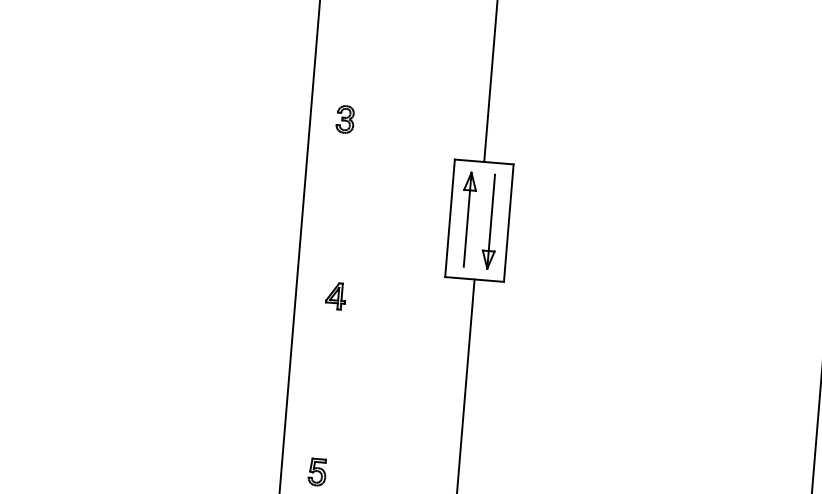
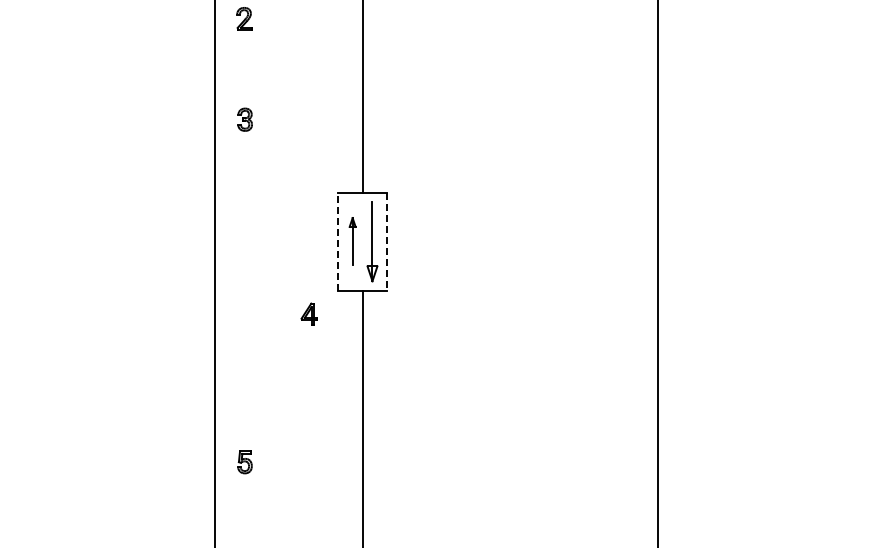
part: (344, 119) -> (244, 119), moved
line: (450, 217) -> (338, 241), solid -> dashed
part: (467, 219) -> (352, 241), size x0.6
line: (509, 223) -> (387, 242), solid -> dashed
part: (334, 294) -> (308, 313), moved

